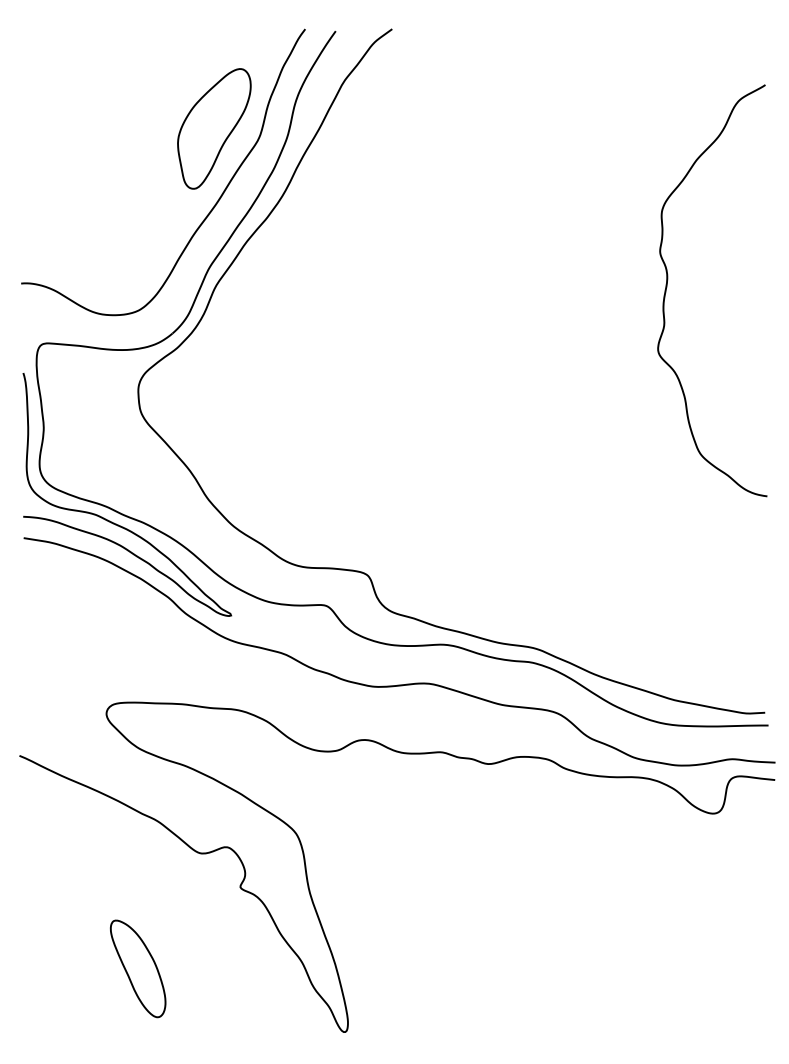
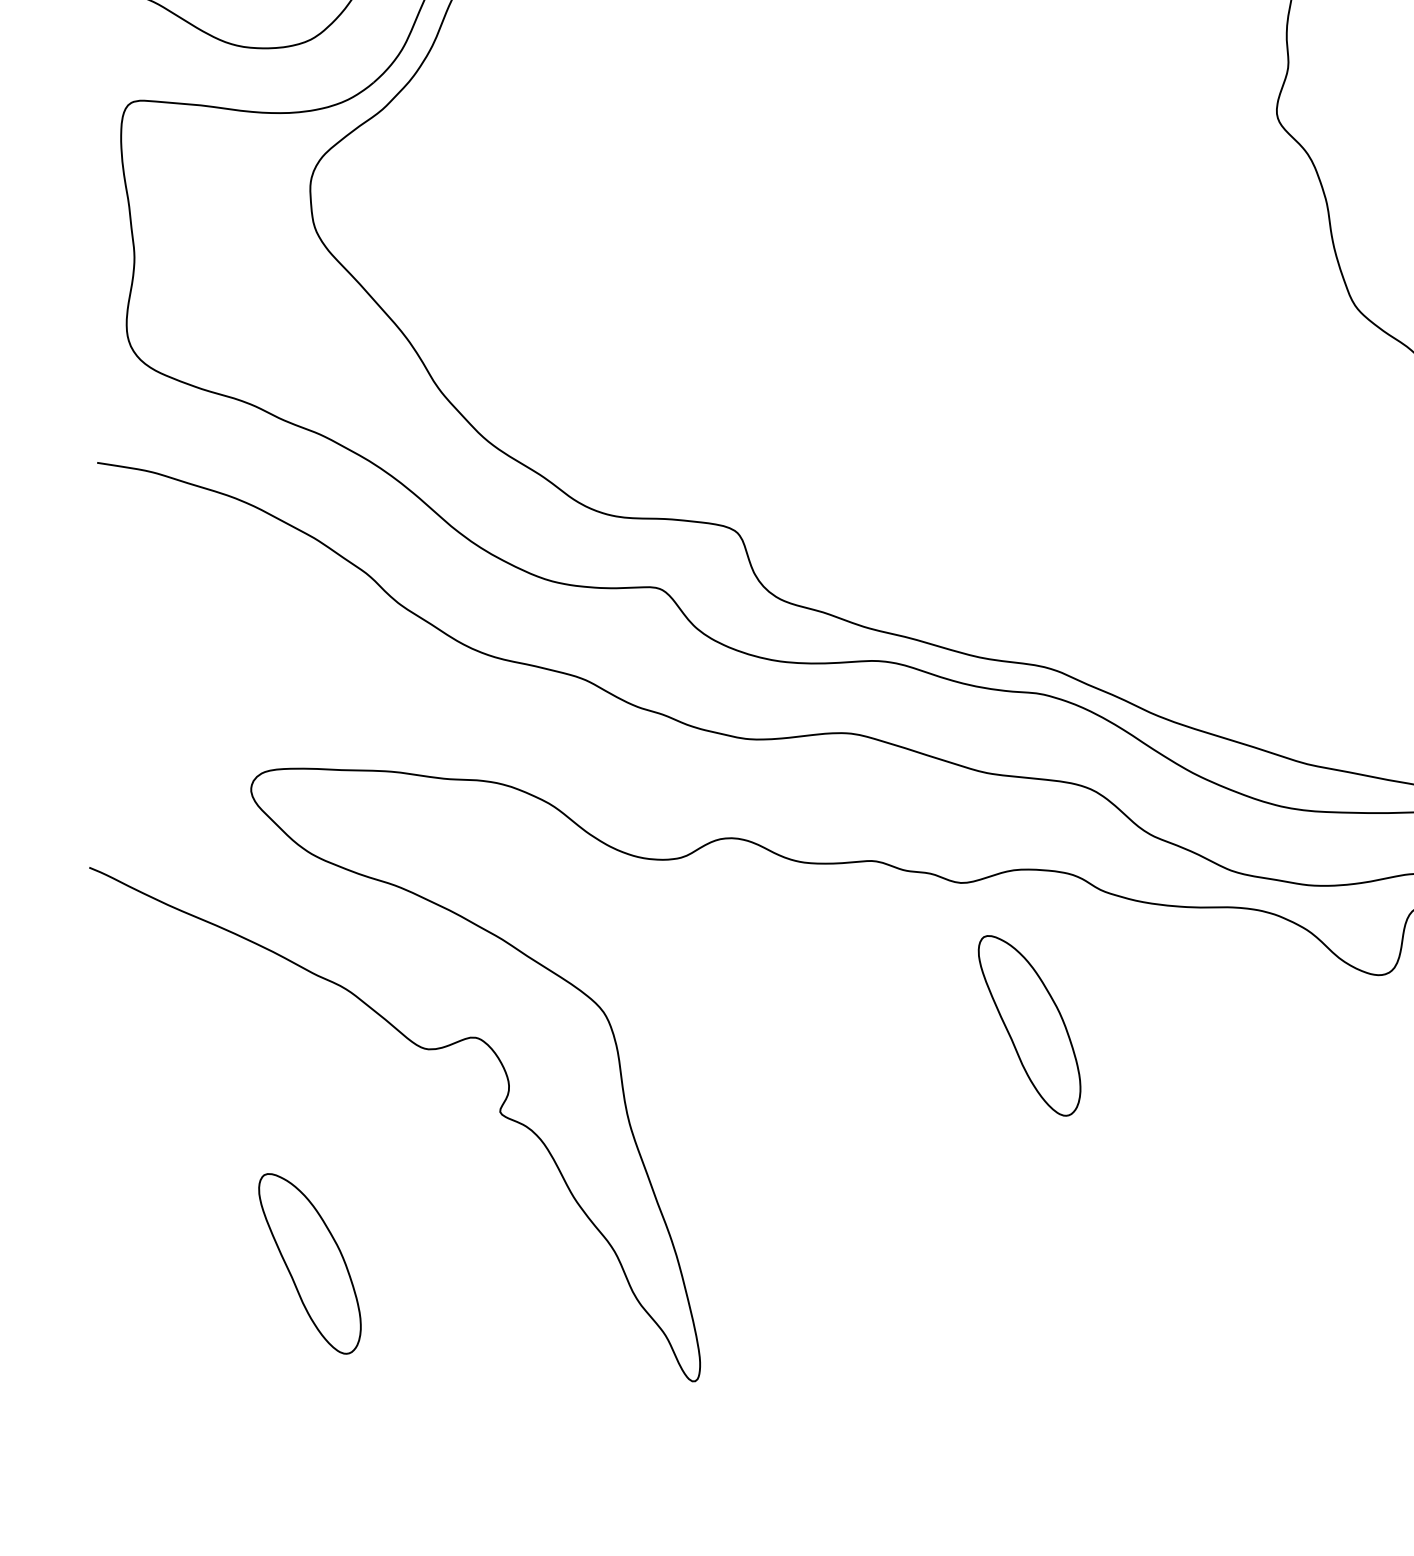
curve: (114, 522) -> (265, 433), removed
part: (524, 840) -> (1028, 1025), added

